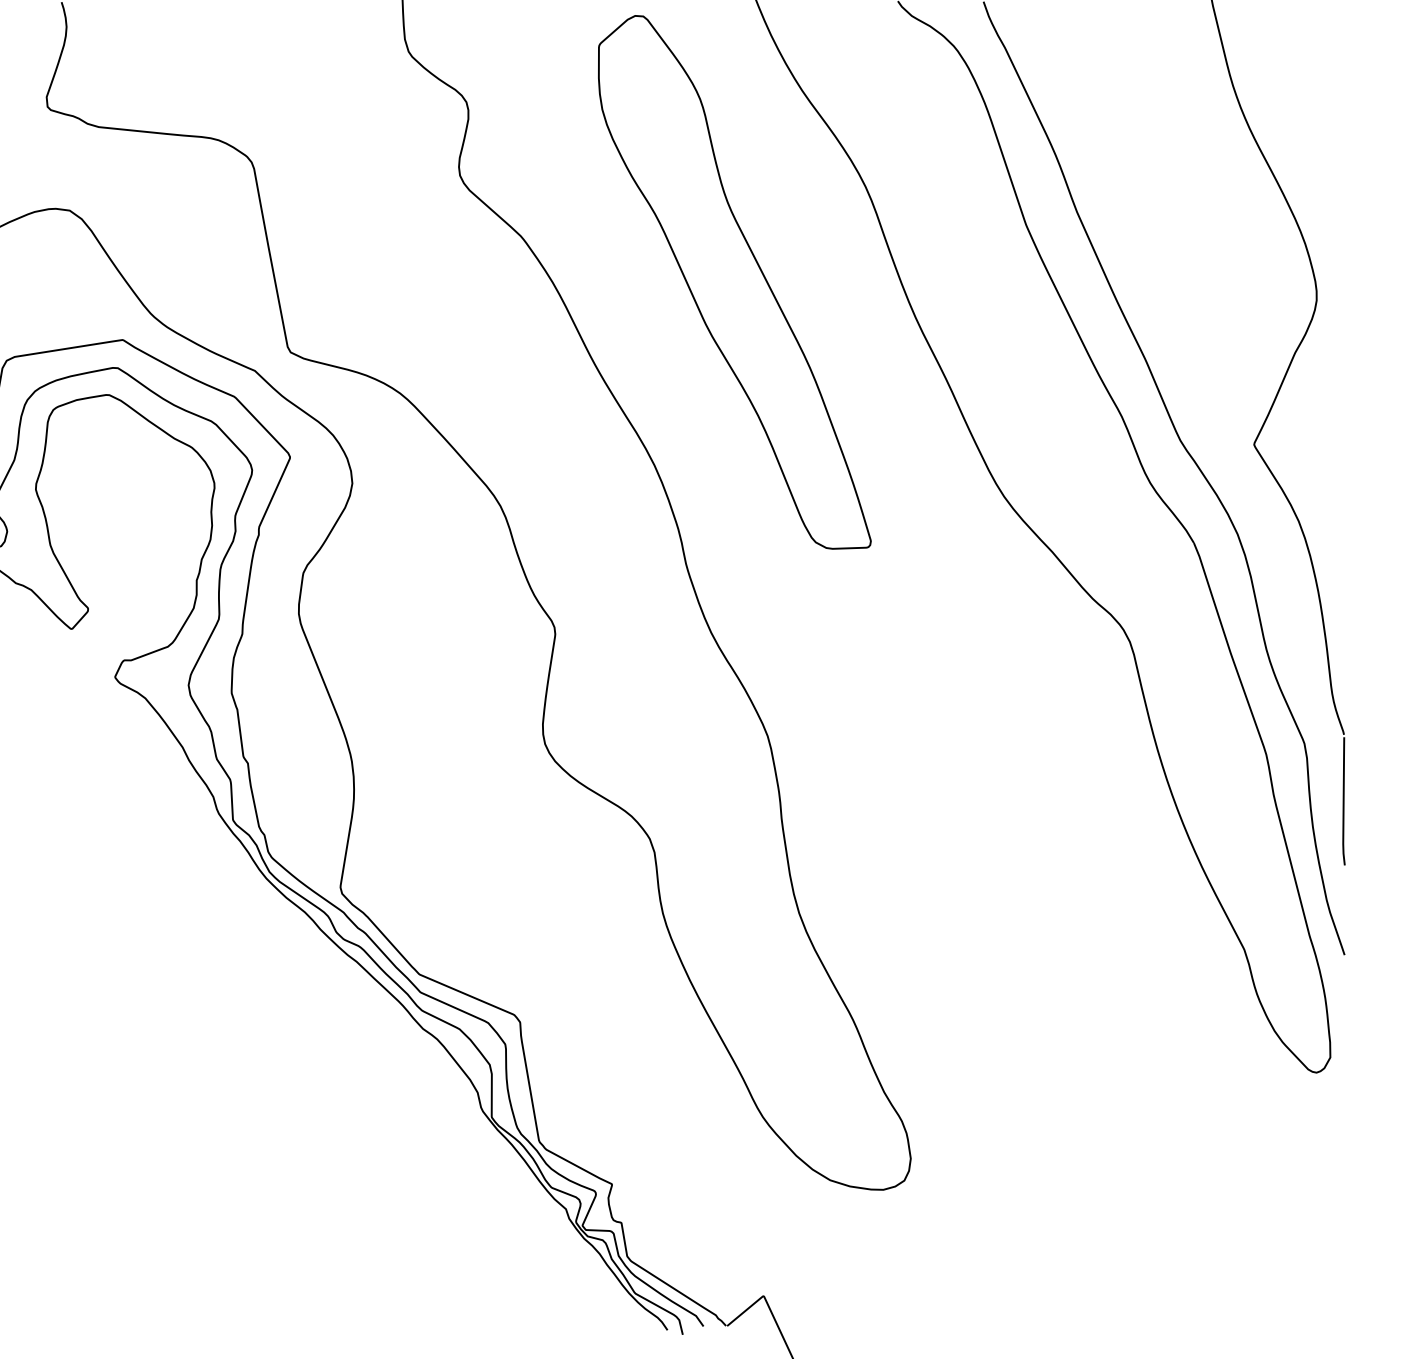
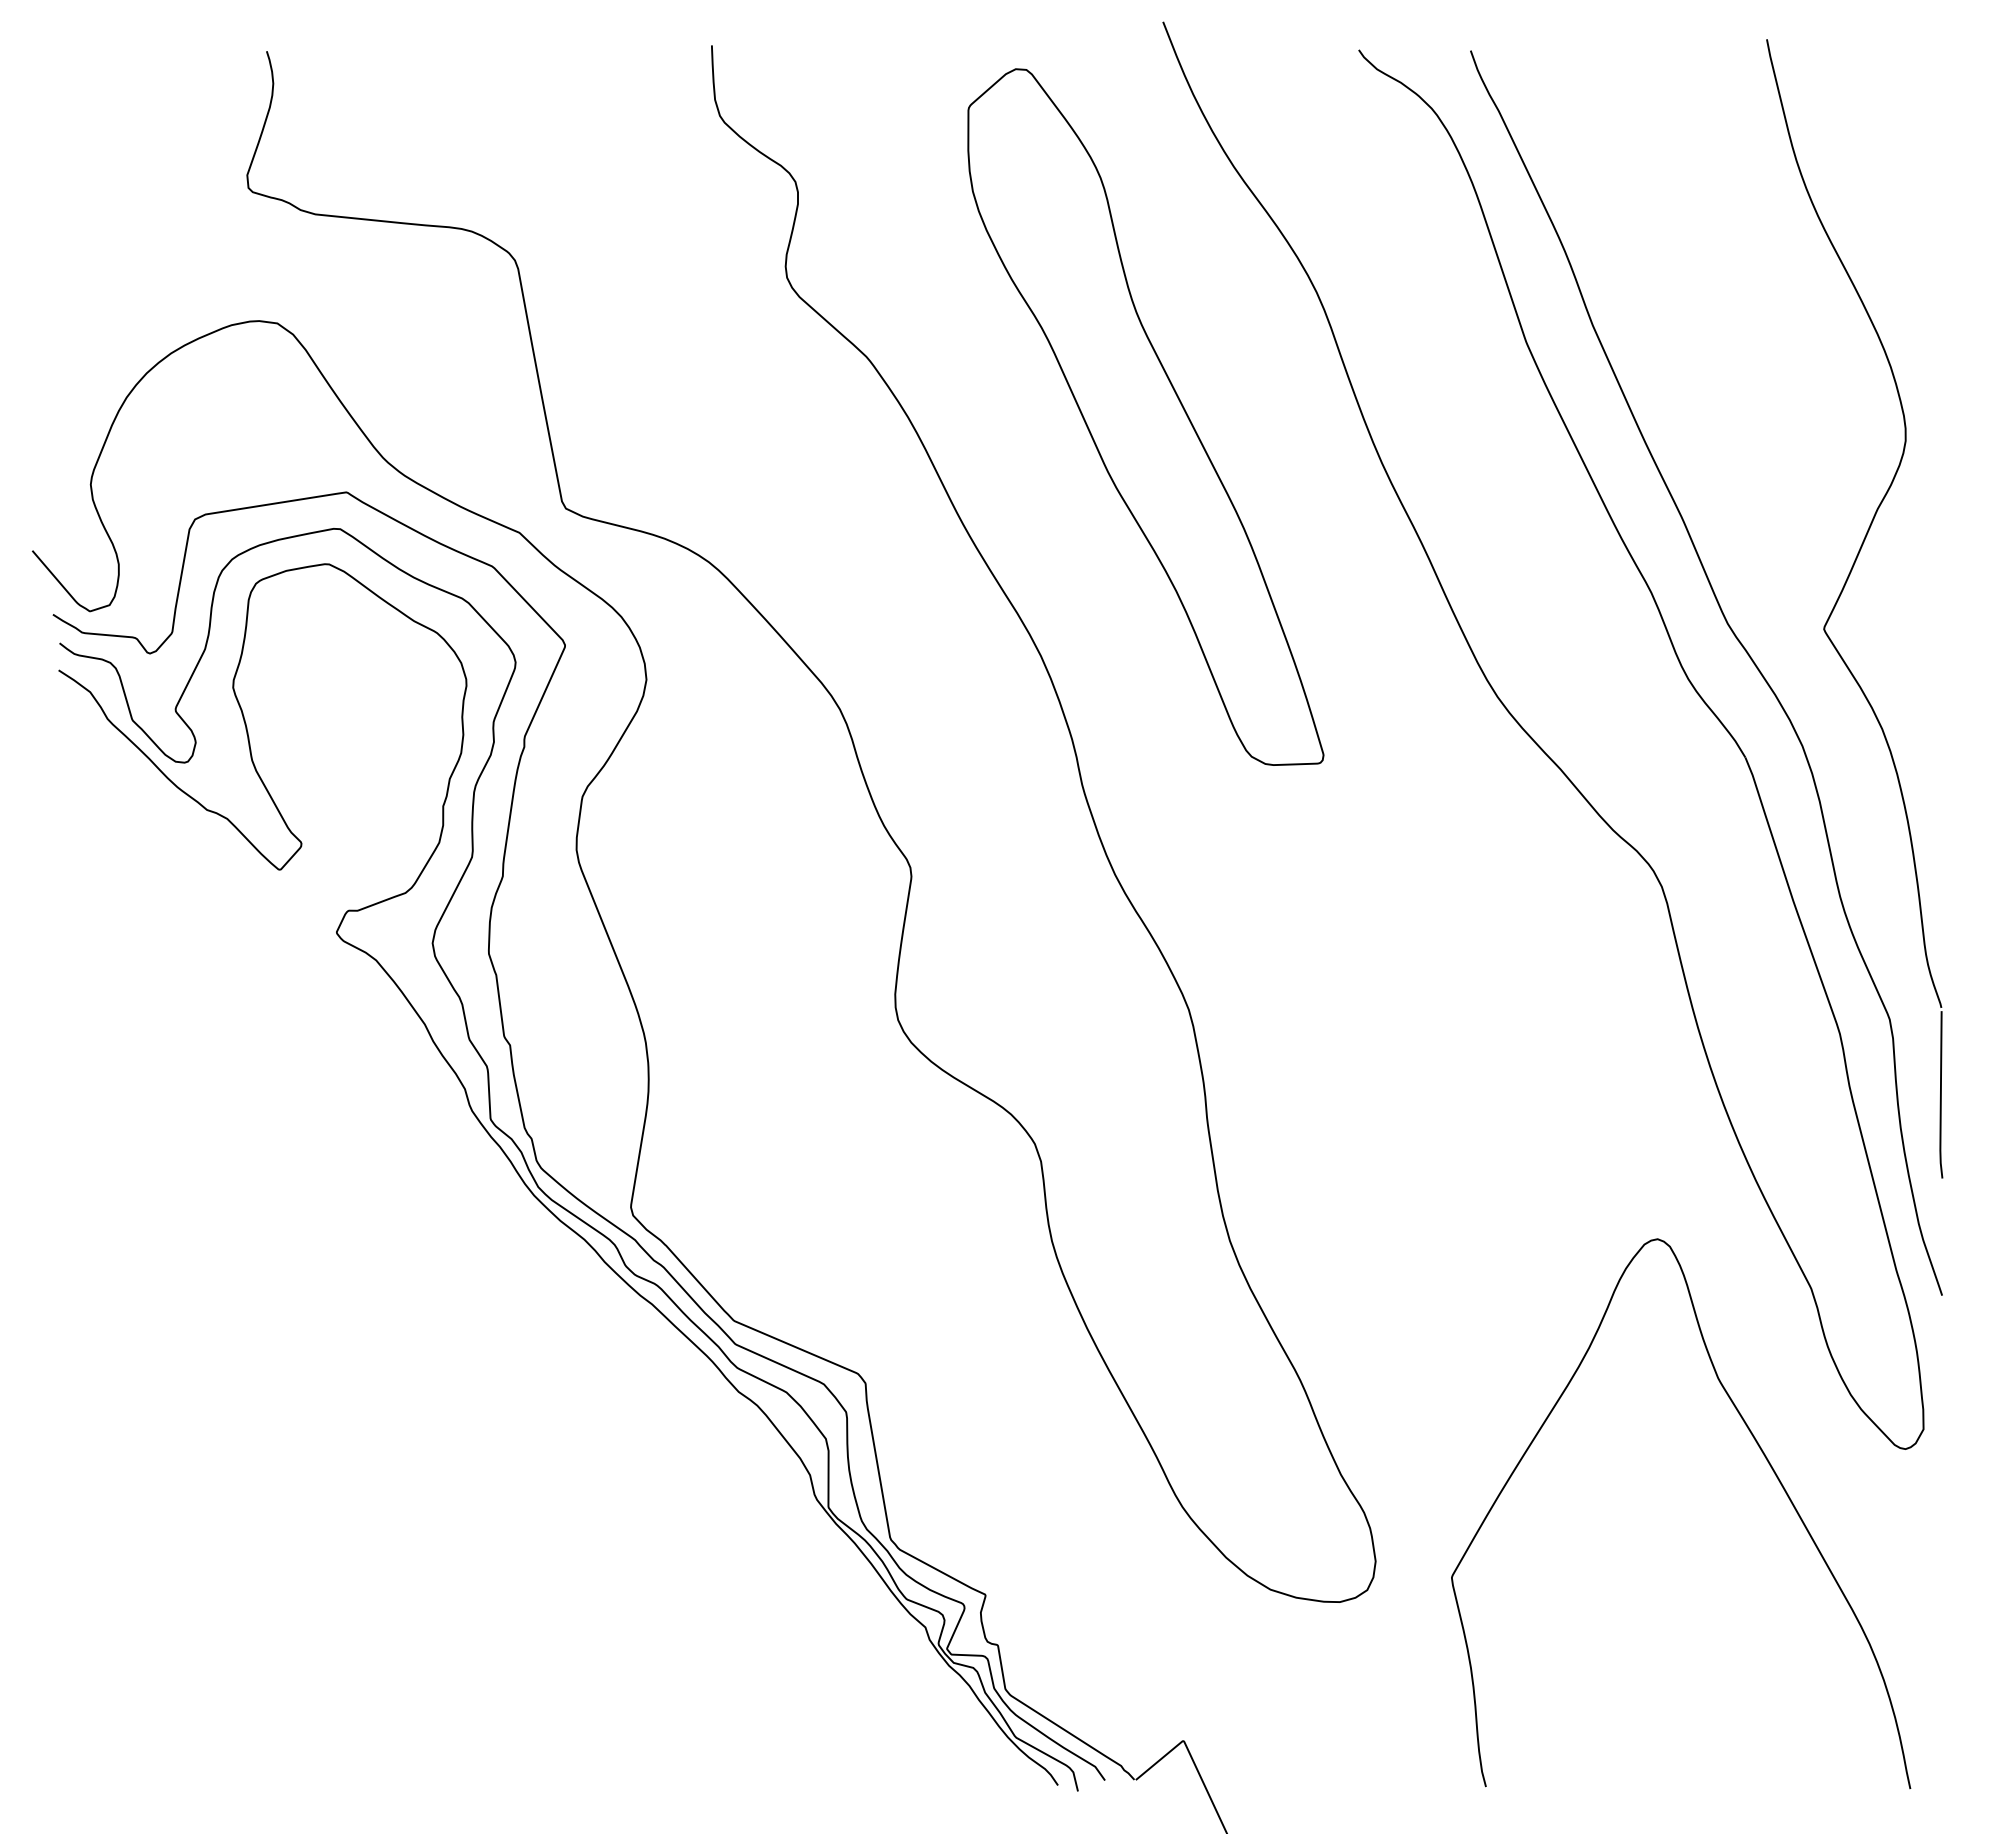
curve: (1210, 1082) -> (1767, 1462), added

